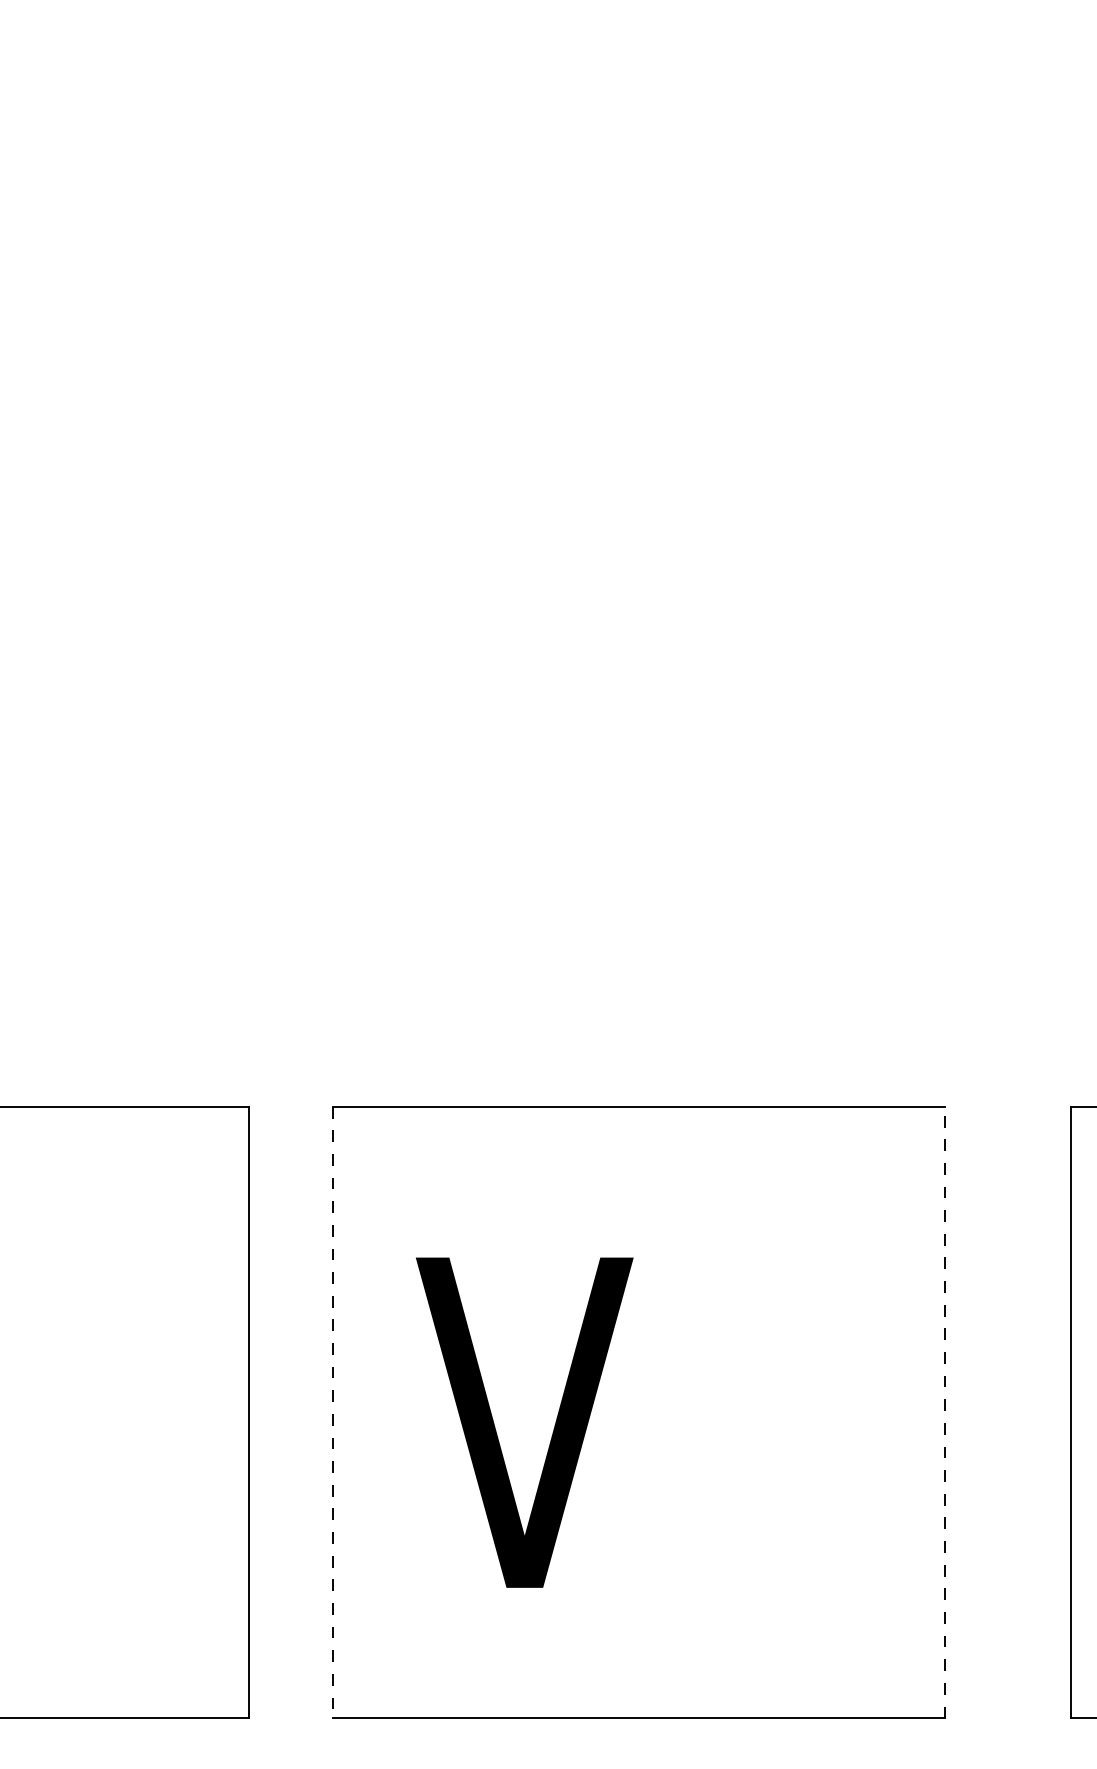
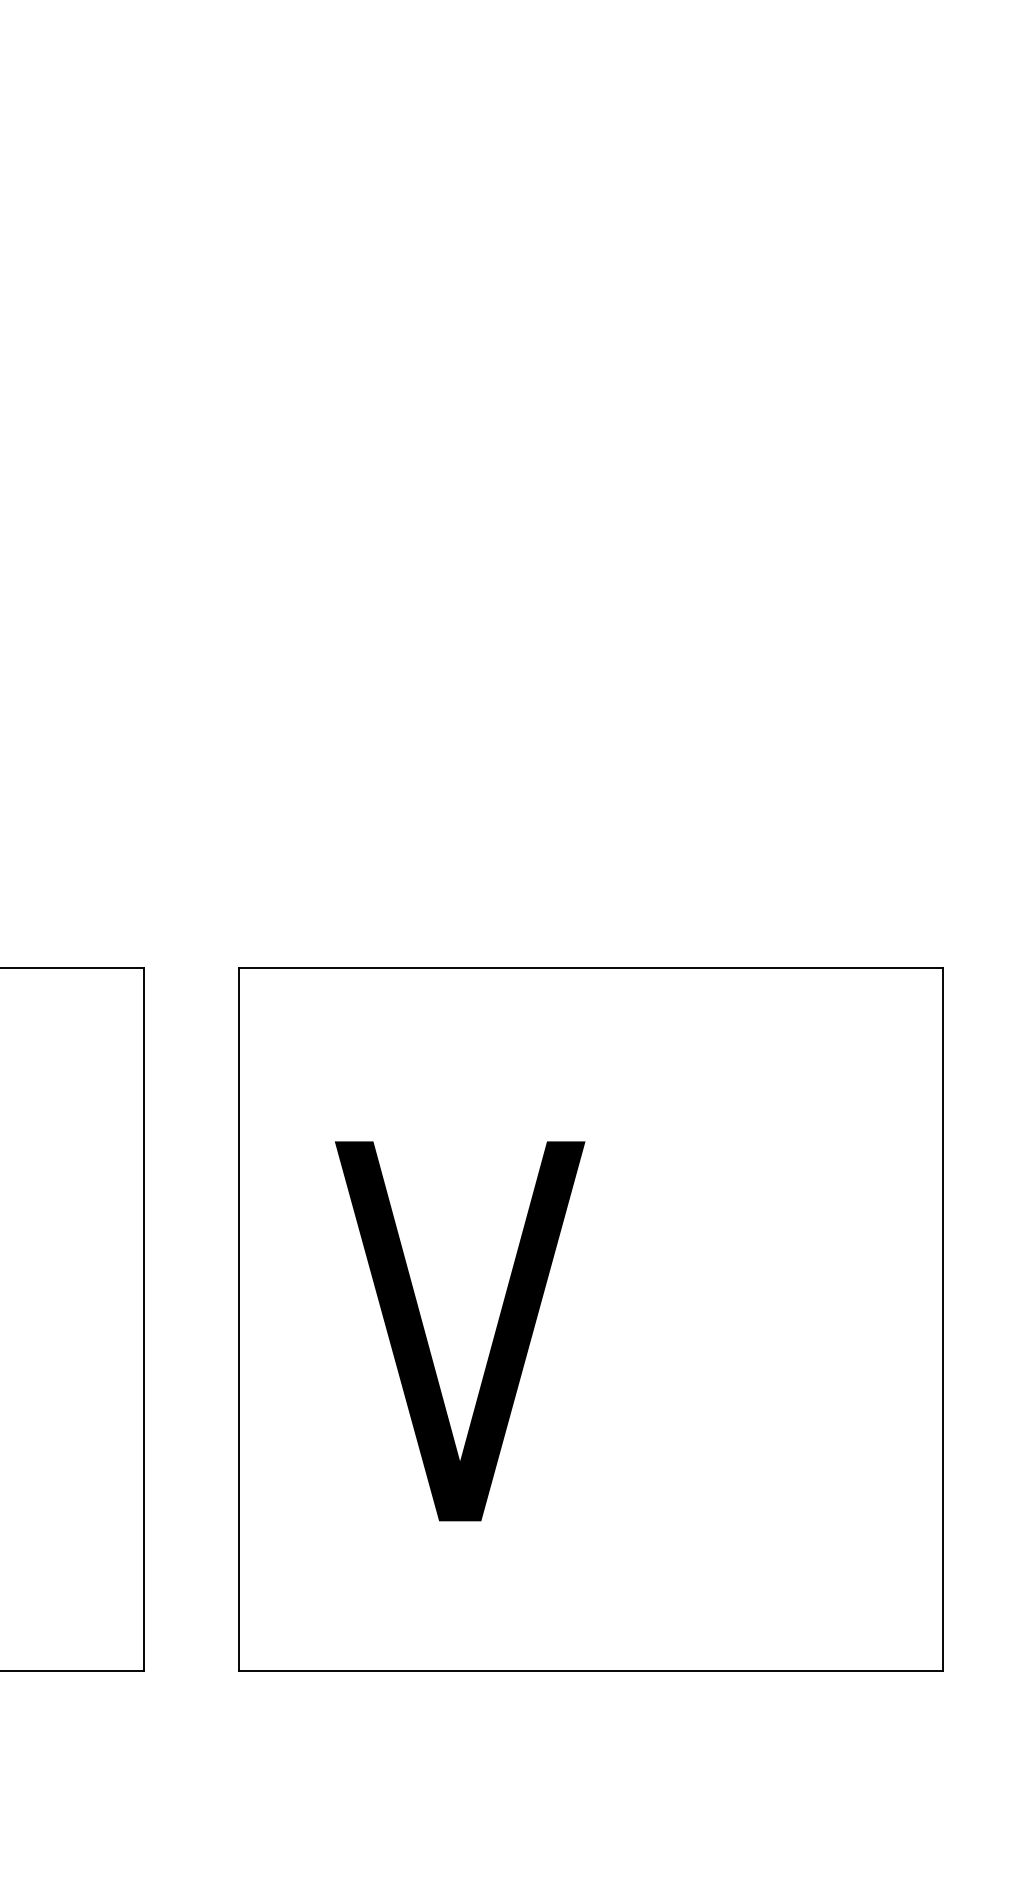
line: (332, 1412) -> (239, 1319), dashed -> solid
line: (944, 1412) -> (942, 1319), dashed -> solid

